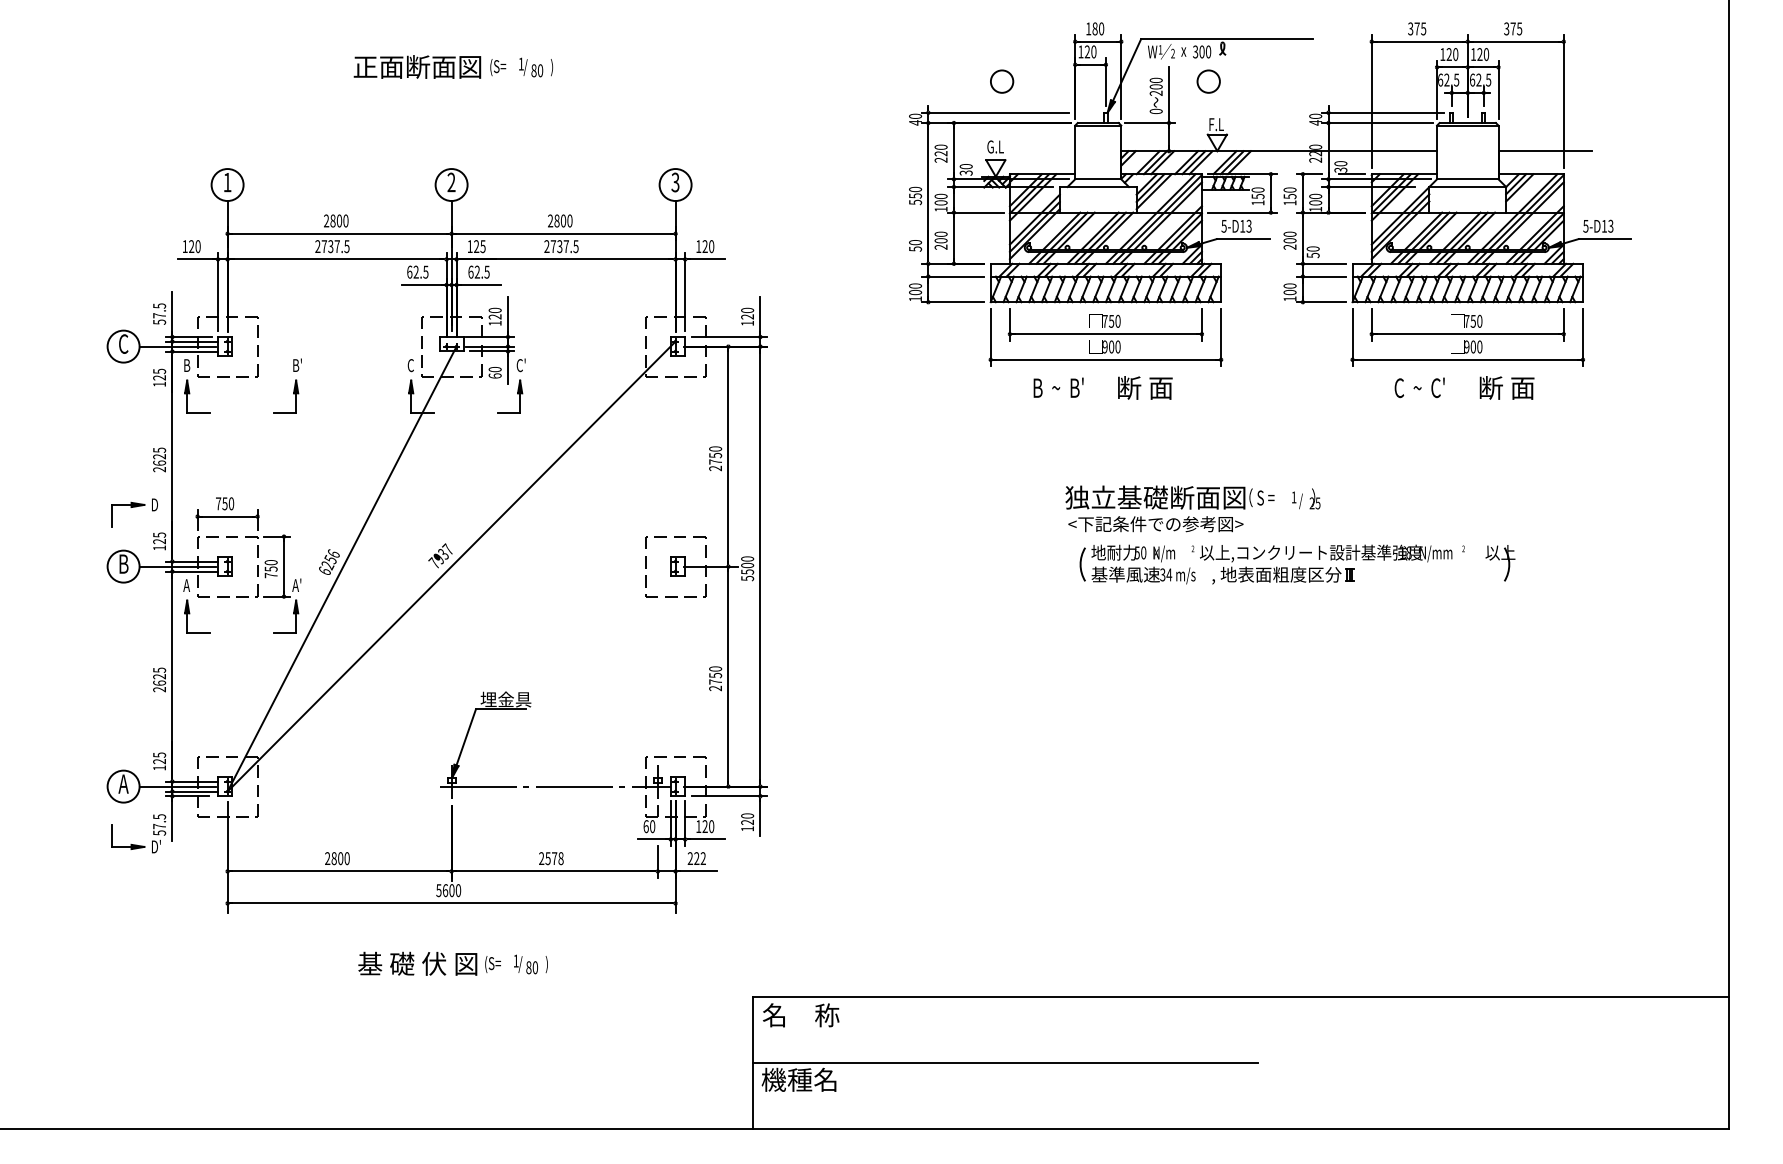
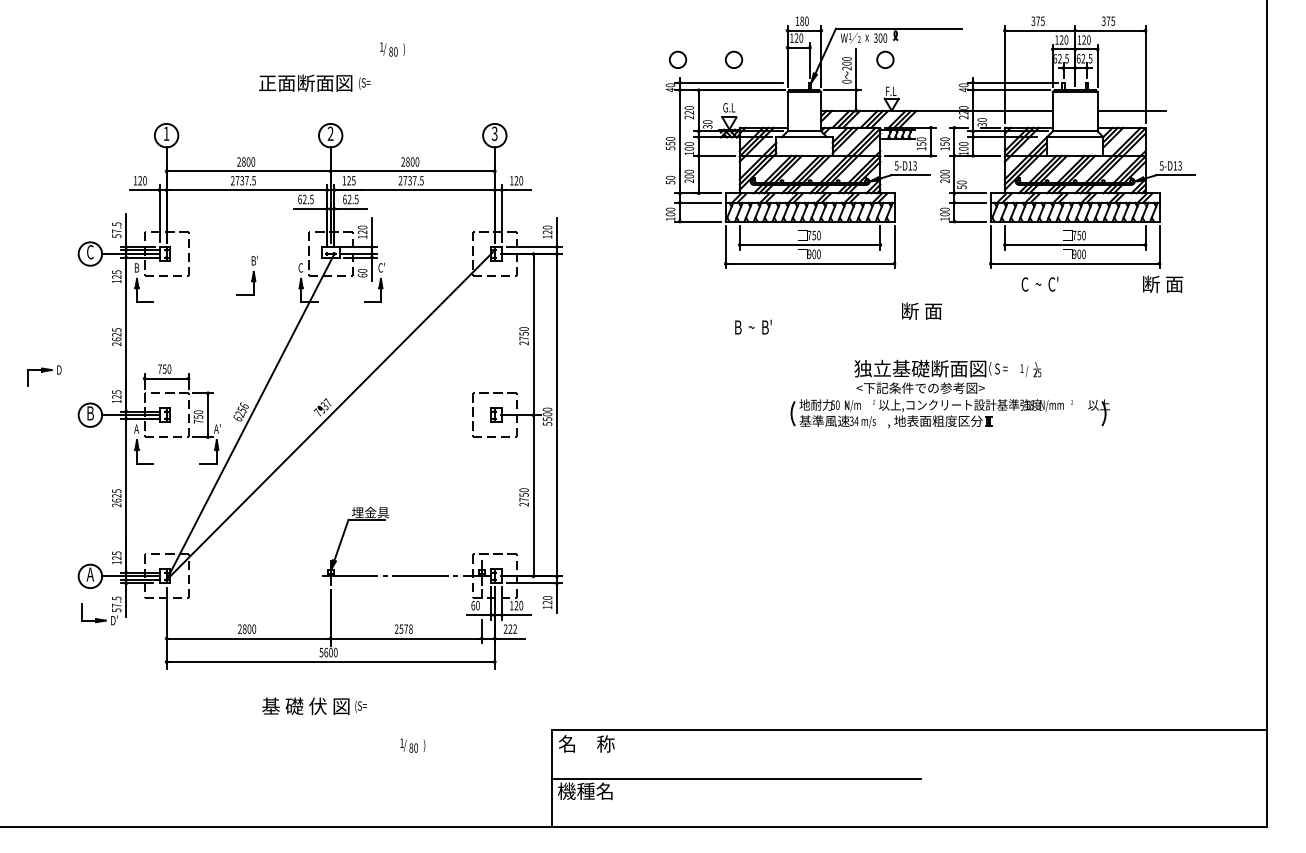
text: (429, 66) -> (314, 82), moved
circle: (926, 81) -> (678, 59), added
part: (286, 385) -> (246, 275), moved
text: (1058, 386) -> (753, 326), moved
text: (1144, 386) -> (921, 310), moved
text: (1506, 386) -> (1162, 283), moved
text: (1192, 508) -> (947, 376), moved
part: (134, 512) -> (44, 375), moved
text: (530, 964) -> (412, 745), moved

